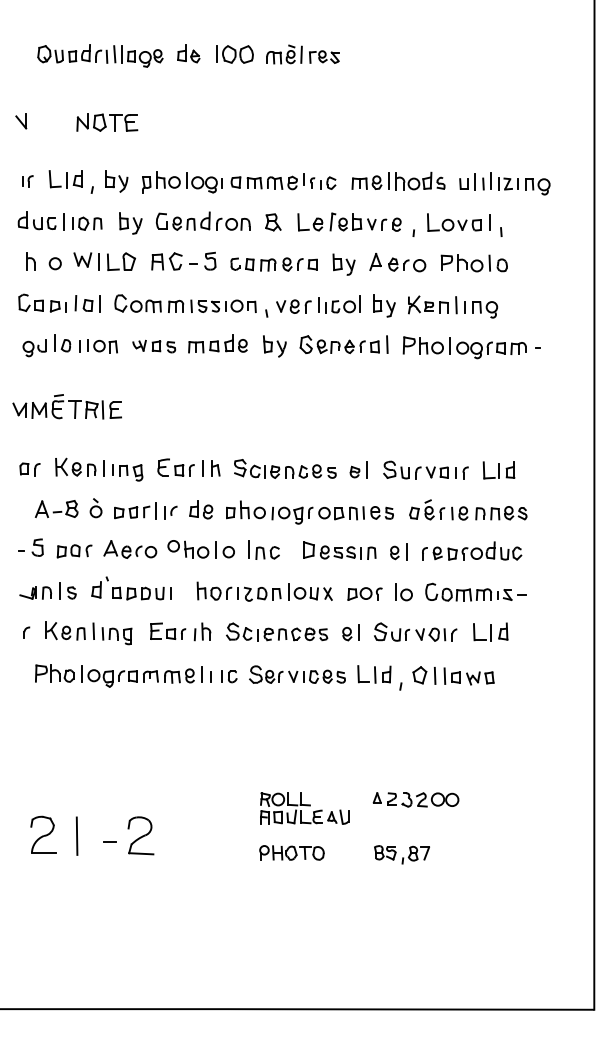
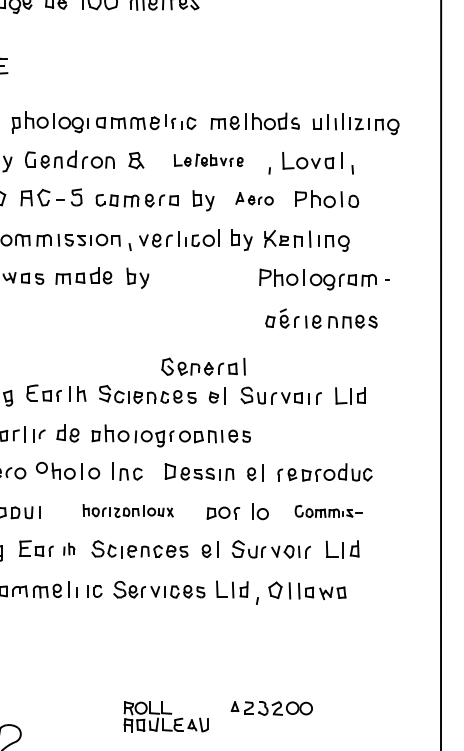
part: (349, 221) -> (208, 159), size x0.7
part: (397, 262) -> (254, 198), size x0.7
part: (343, 344) -> (203, 366), moved
part: (468, 509) -> (321, 318), moved
part: (264, 591) -> (128, 510), size x0.7
part: (475, 591) -> (328, 510), size x0.7
part: (202, 631) -> (69, 548), size x0.7

